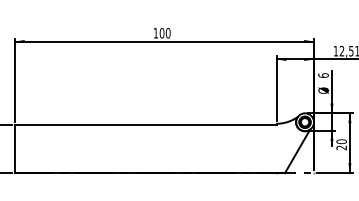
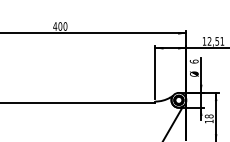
text: (155, 33) -> (54, 26), 100 -> 400
text: (341, 144) -> (209, 118), 20 -> 18

